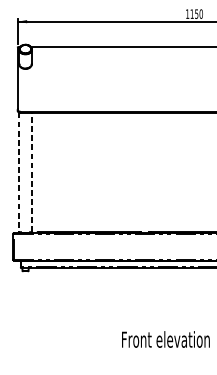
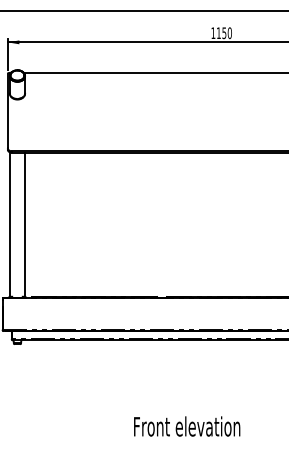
line: (32, 172) -> (25, 224), dashed -> solid
line: (18, 173) -> (9, 225), dashed -> solid

